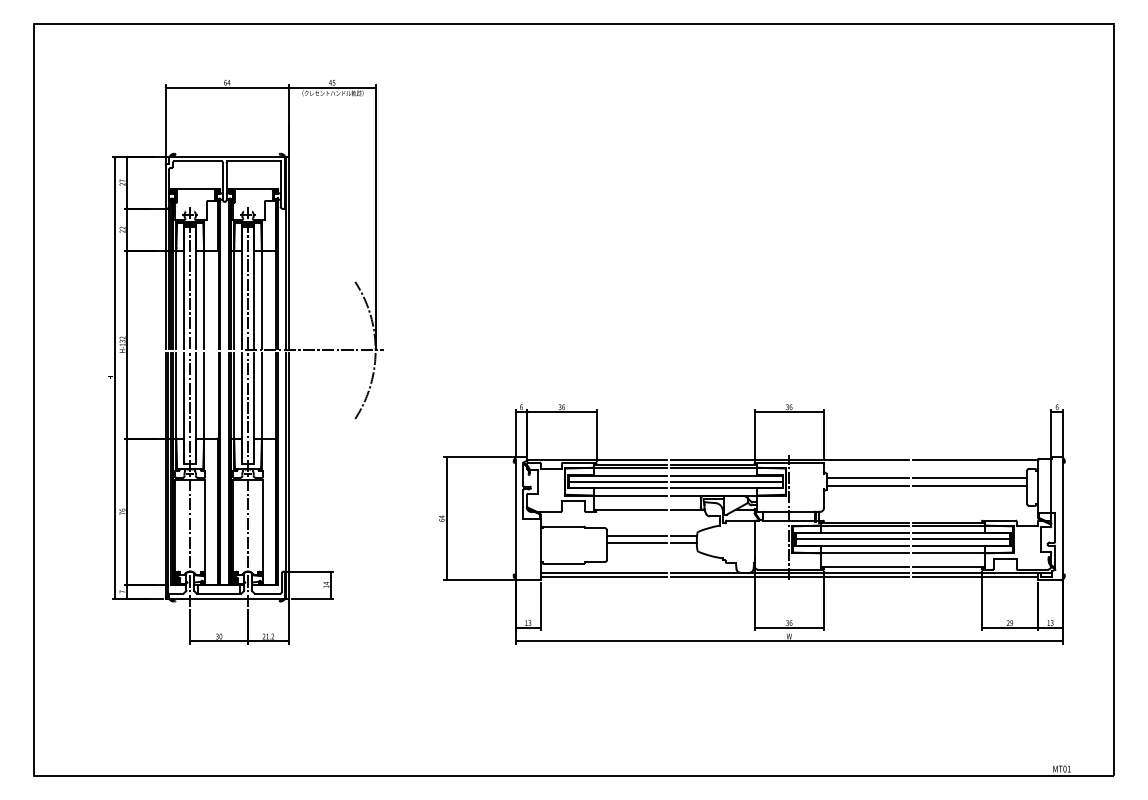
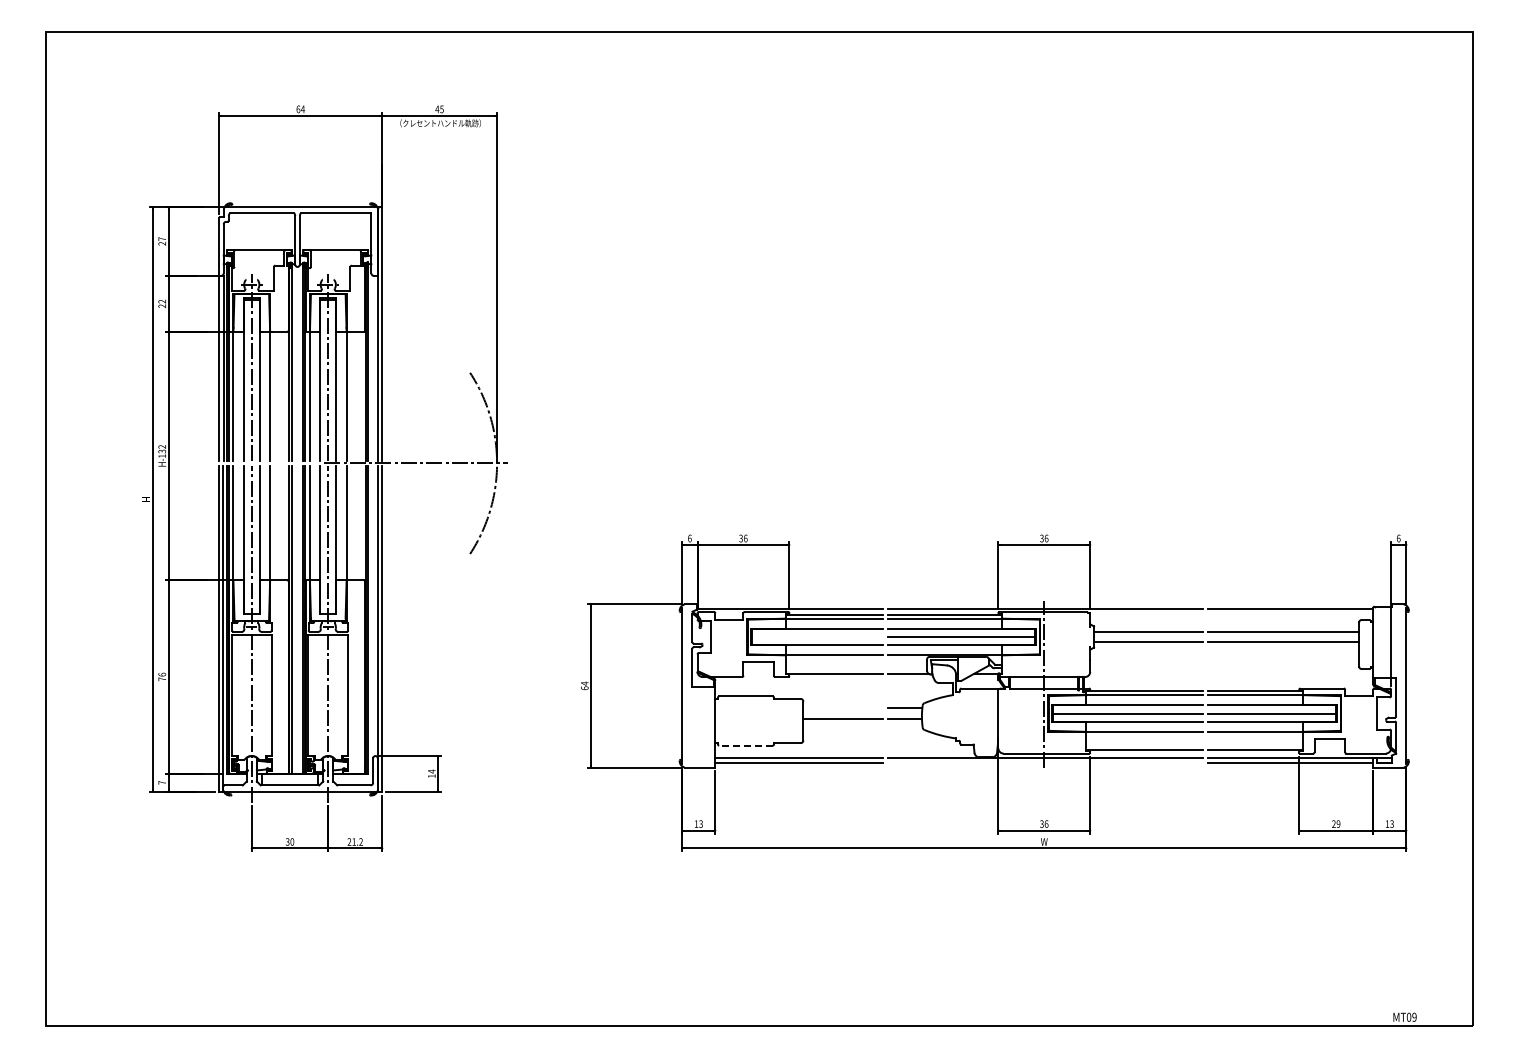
line: (617, 482) -> (817, 637), removed
line: (636, 535) -> (842, 708), removed
line: (563, 563) -> (745, 745), solid -> dashed
line: (790, 576) -> (1045, 762), removed
text: (1069, 768) -> (1414, 1016), MT01 -> MT09

